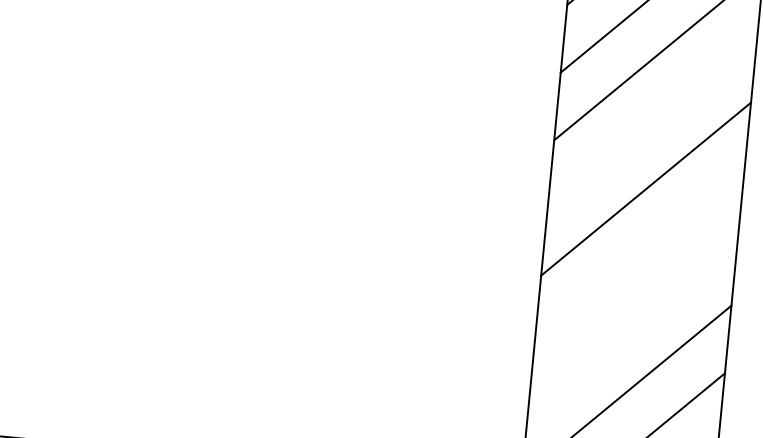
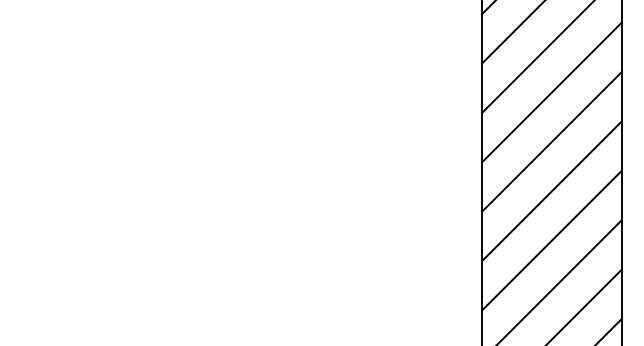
line: (651, 121) -> (551, 92), added
line: (638, 257) -> (551, 191), added
line: (632, 324) -> (551, 240), added

